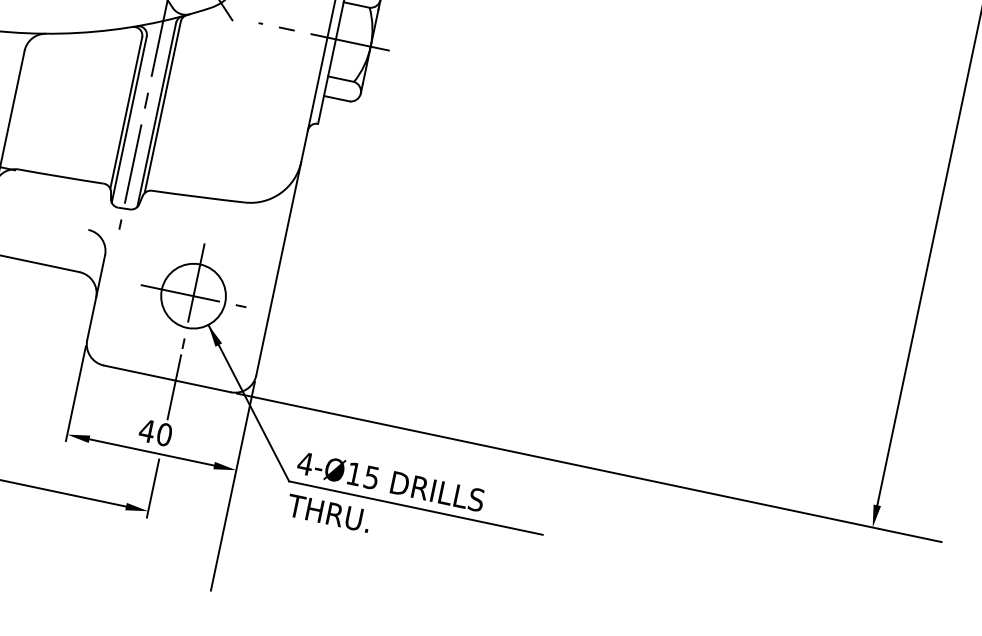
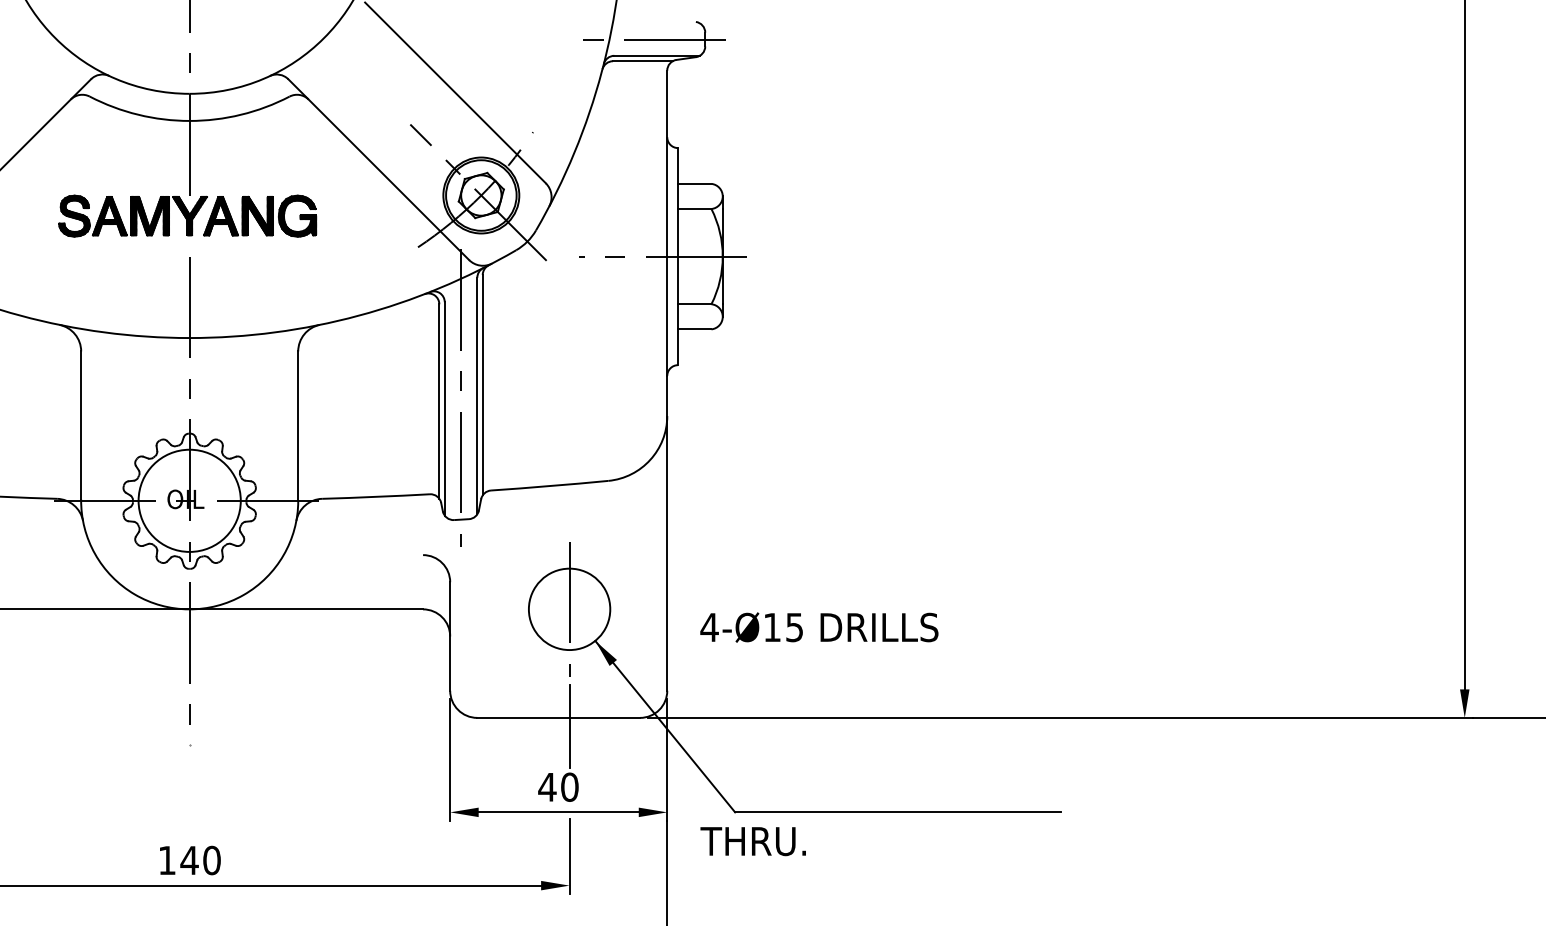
line: (193, 296) -> (569, 609), removed
text: (390, 481) -> (819, 627), moved
text: (328, 513) -> (752, 841), moved

